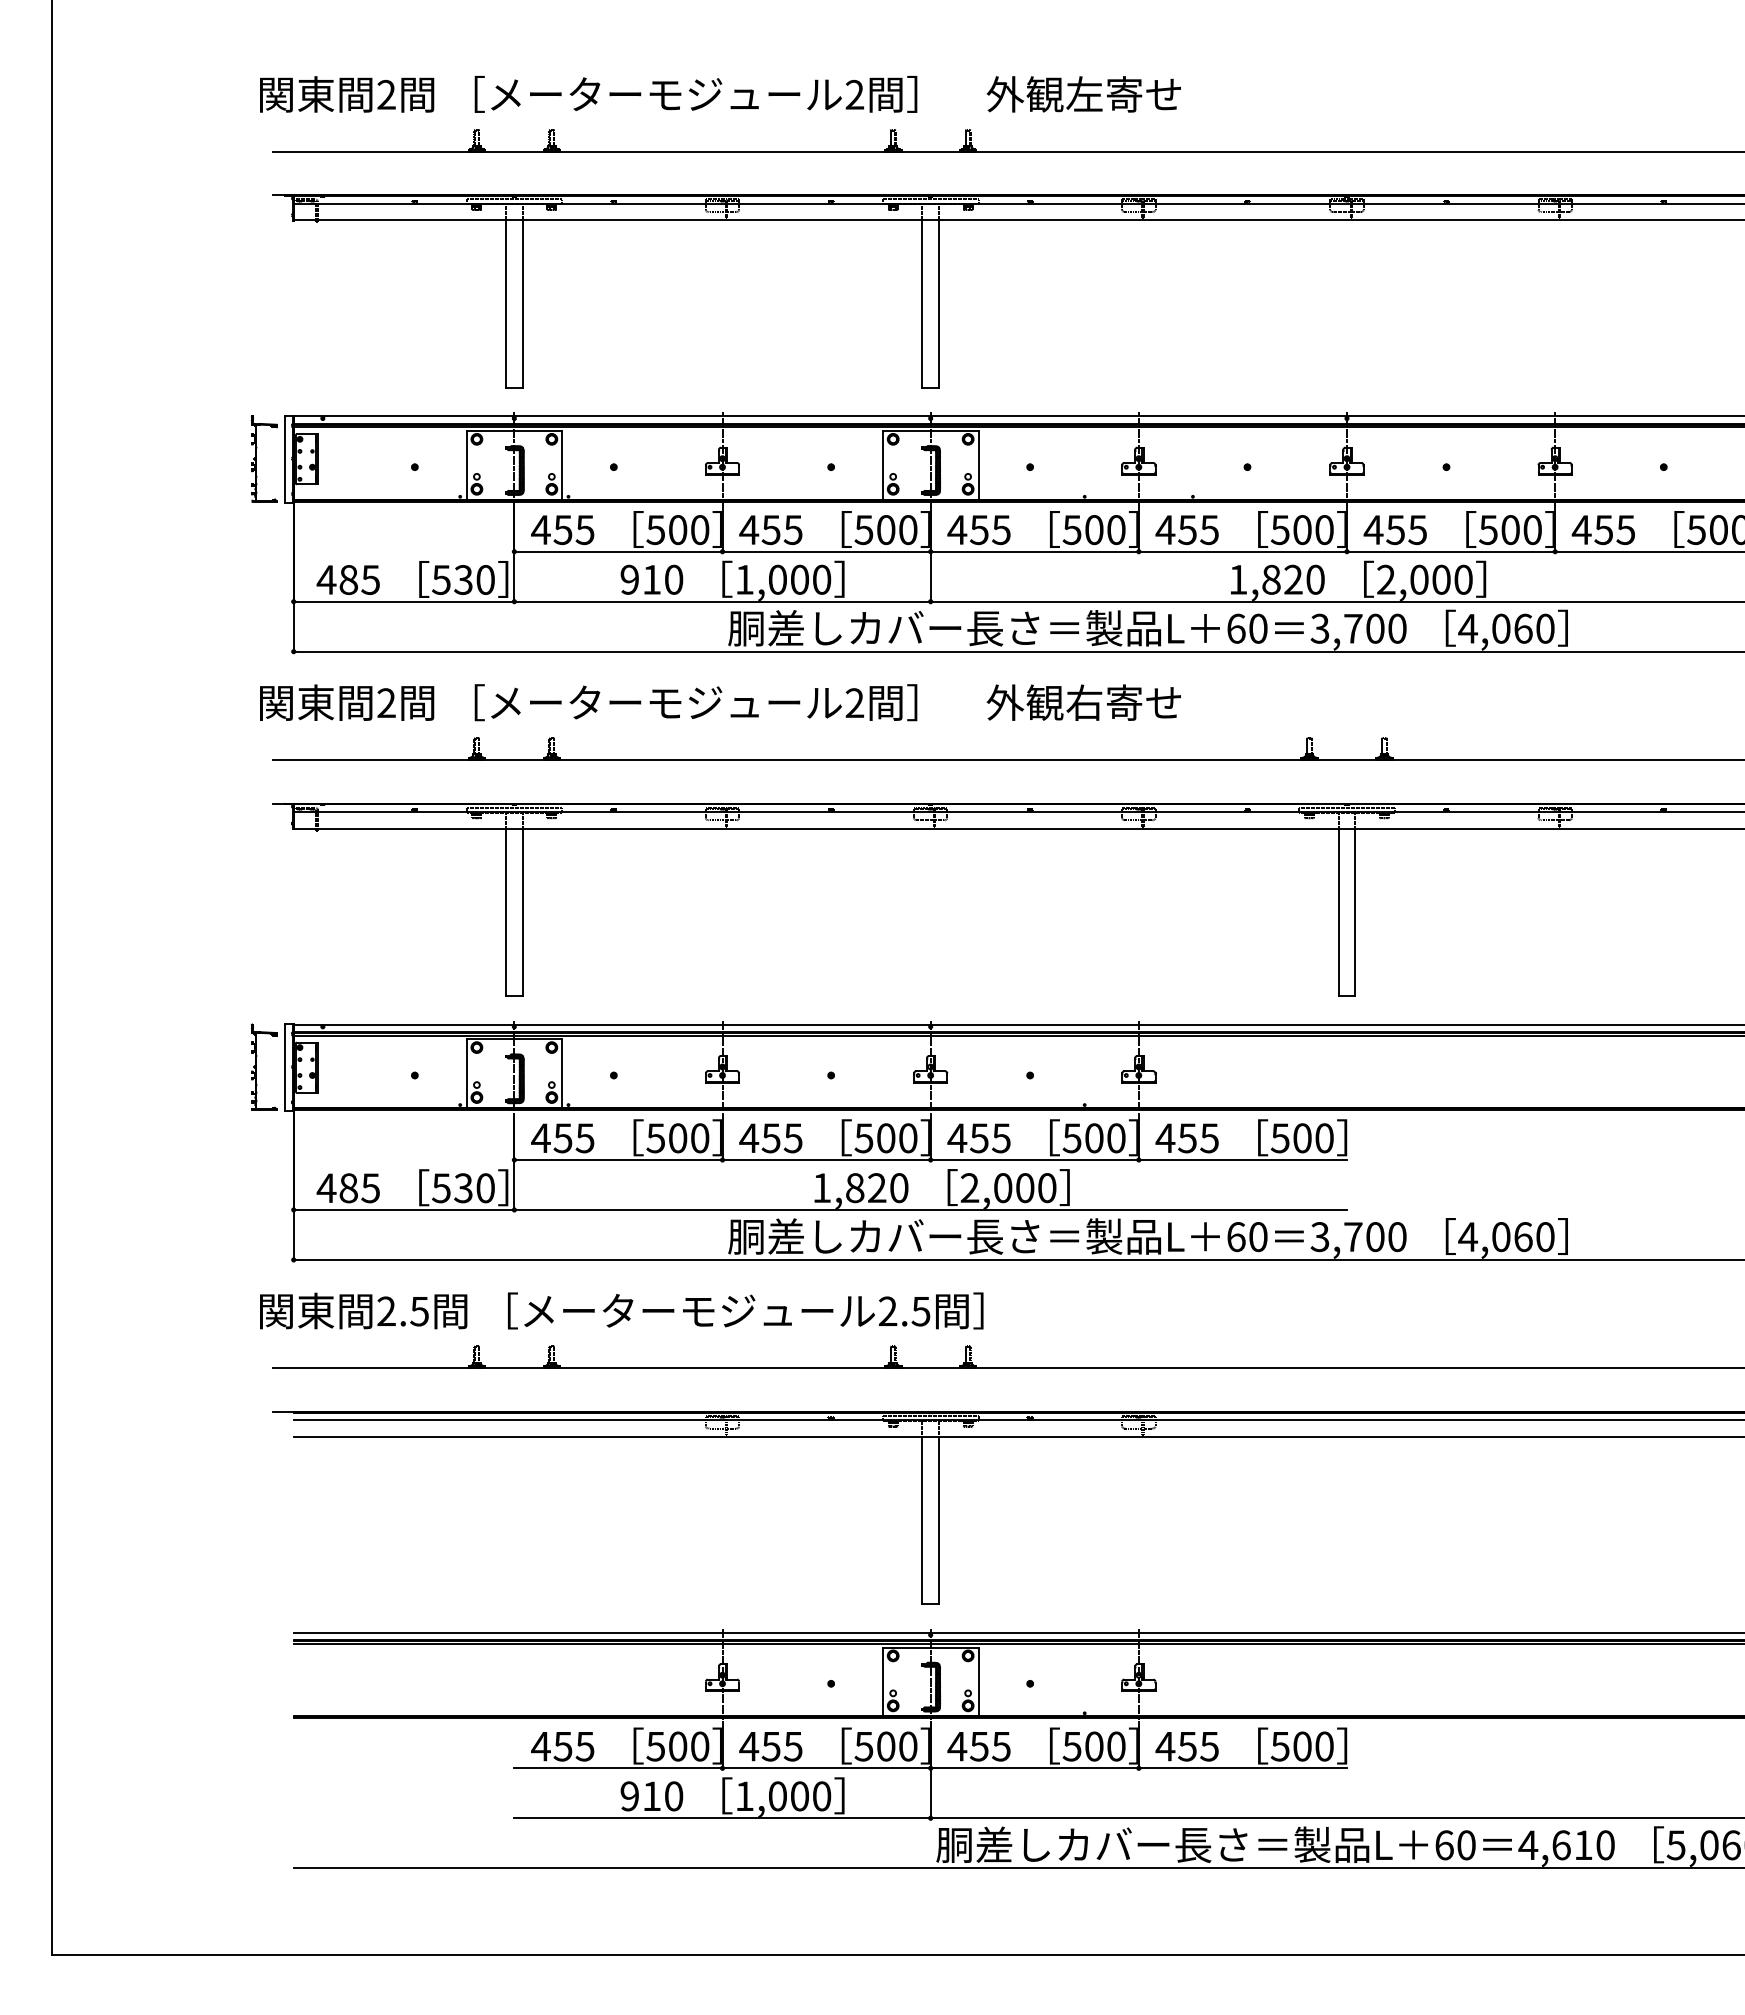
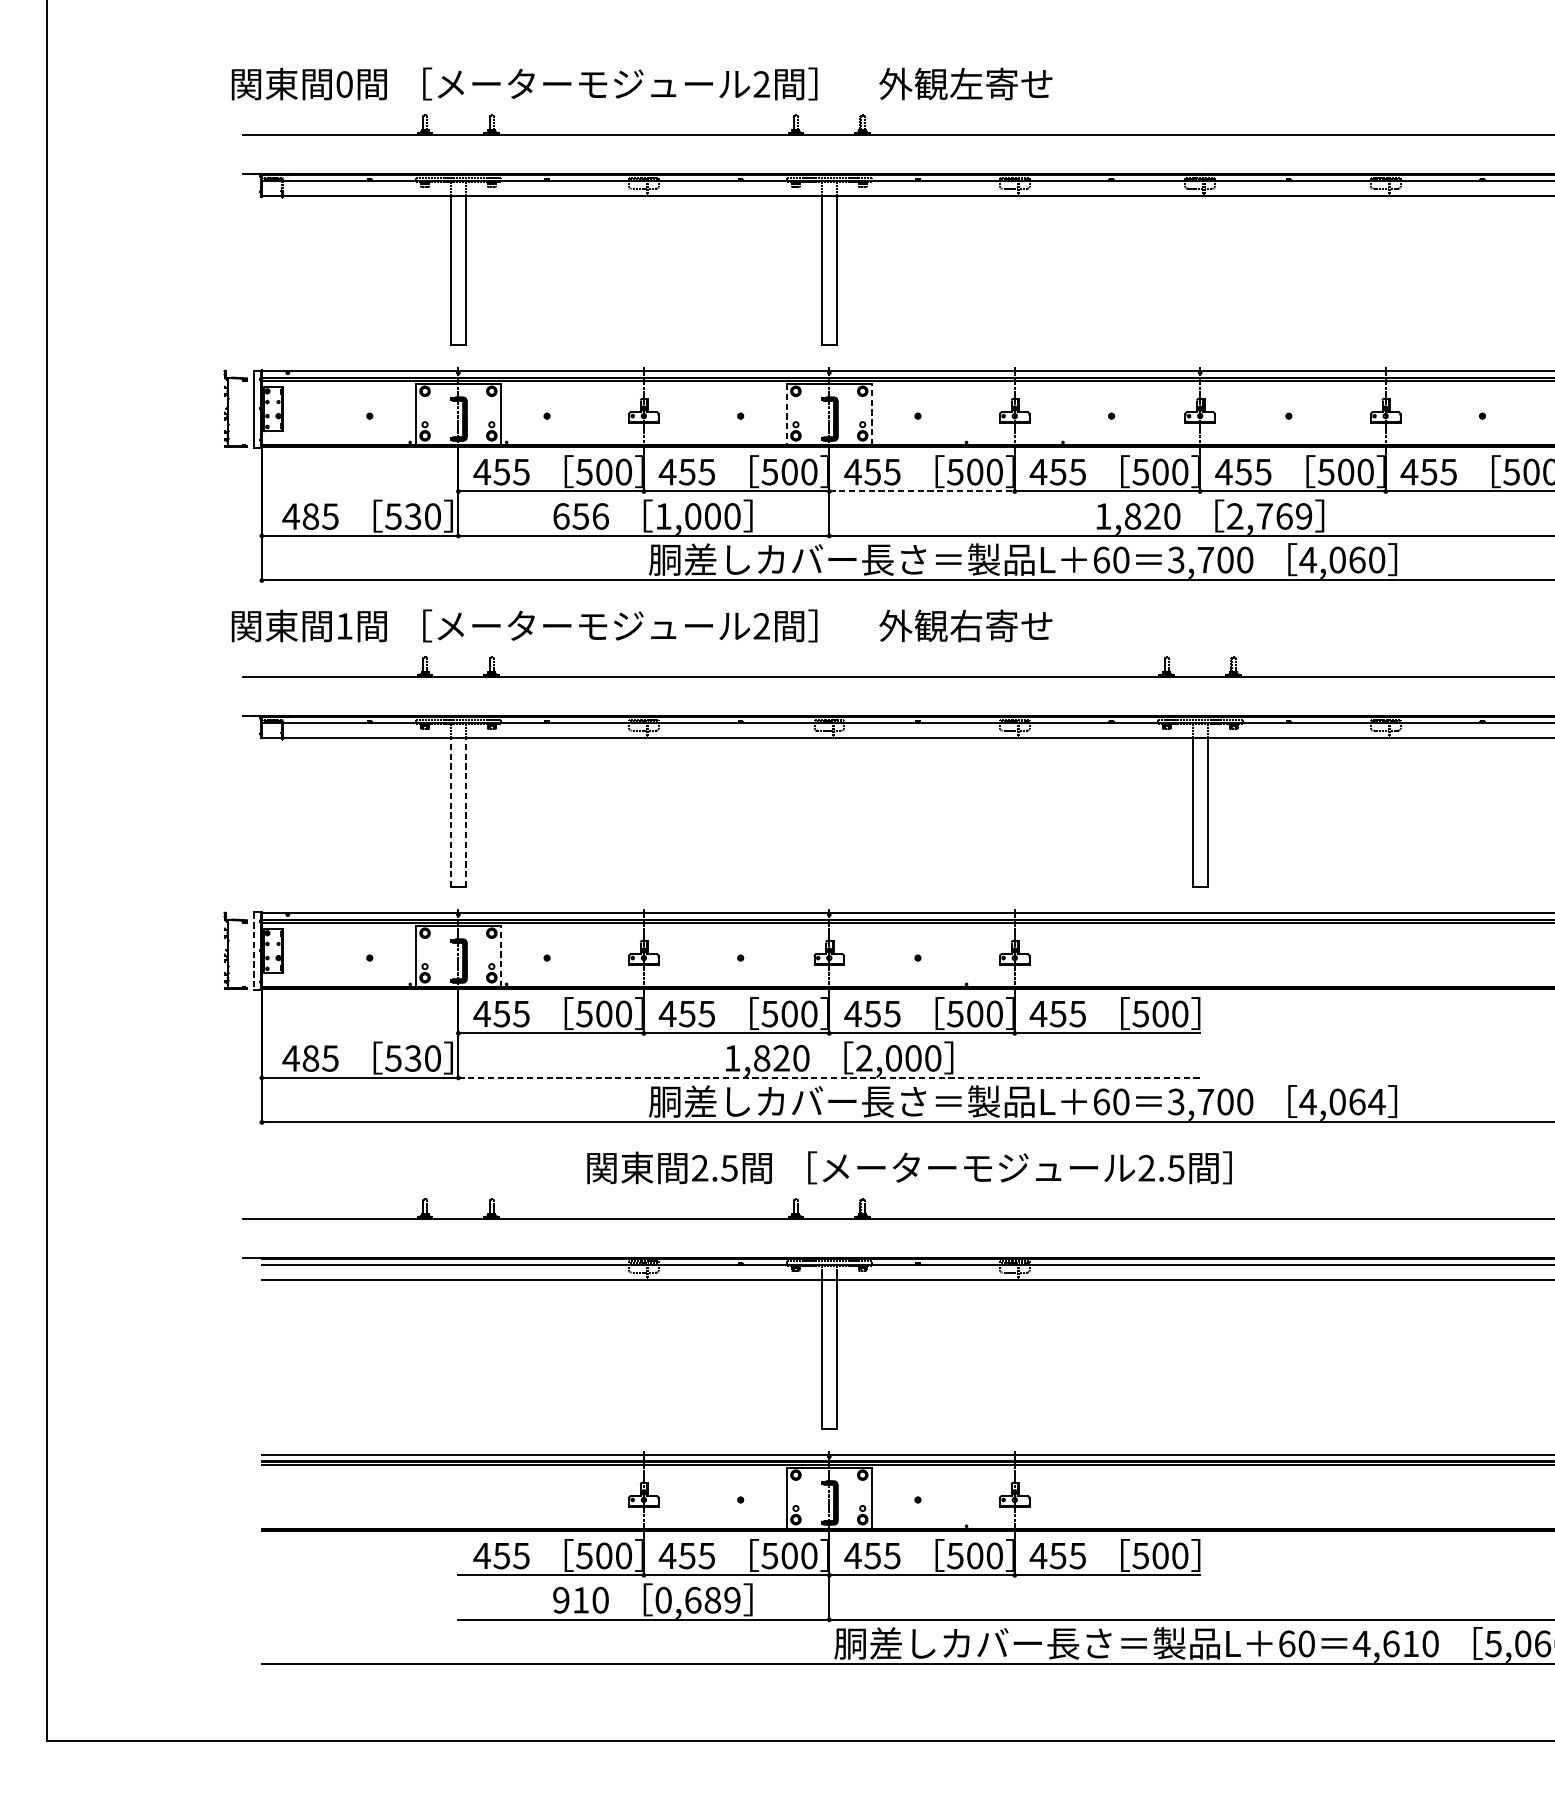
text: (386, 94) -> (344, 84), 2 -> 0
line: (978, 464) -> (871, 413), solid -> dashed
line: (882, 465) -> (786, 414), solid -> dashed
line: (1035, 551) -> (922, 491), solid -> dashed
text: (651, 579) -> (580, 516), 910 -> 656
text: (1441, 579) -> (1284, 516), 2,000 -> 2,769
text: (386, 702) -> (344, 625), 2 -> 1
line: (506, 912) -> (451, 812), solid -> dashed
line: (522, 912) -> (465, 812), solid -> dashed
line: (285, 1068) -> (254, 951), solid -> dashed
line: (562, 1073) -> (501, 956), solid -> dashed
line: (931, 1209) -> (830, 1077), solid -> dashed
text: (1545, 1237) -> (1377, 1102), 4,060 -> 4,064
text: (621, 1310) -> (909, 1167), moved
text: (783, 1796) -> (698, 1600), 1,000 -> 0,689

